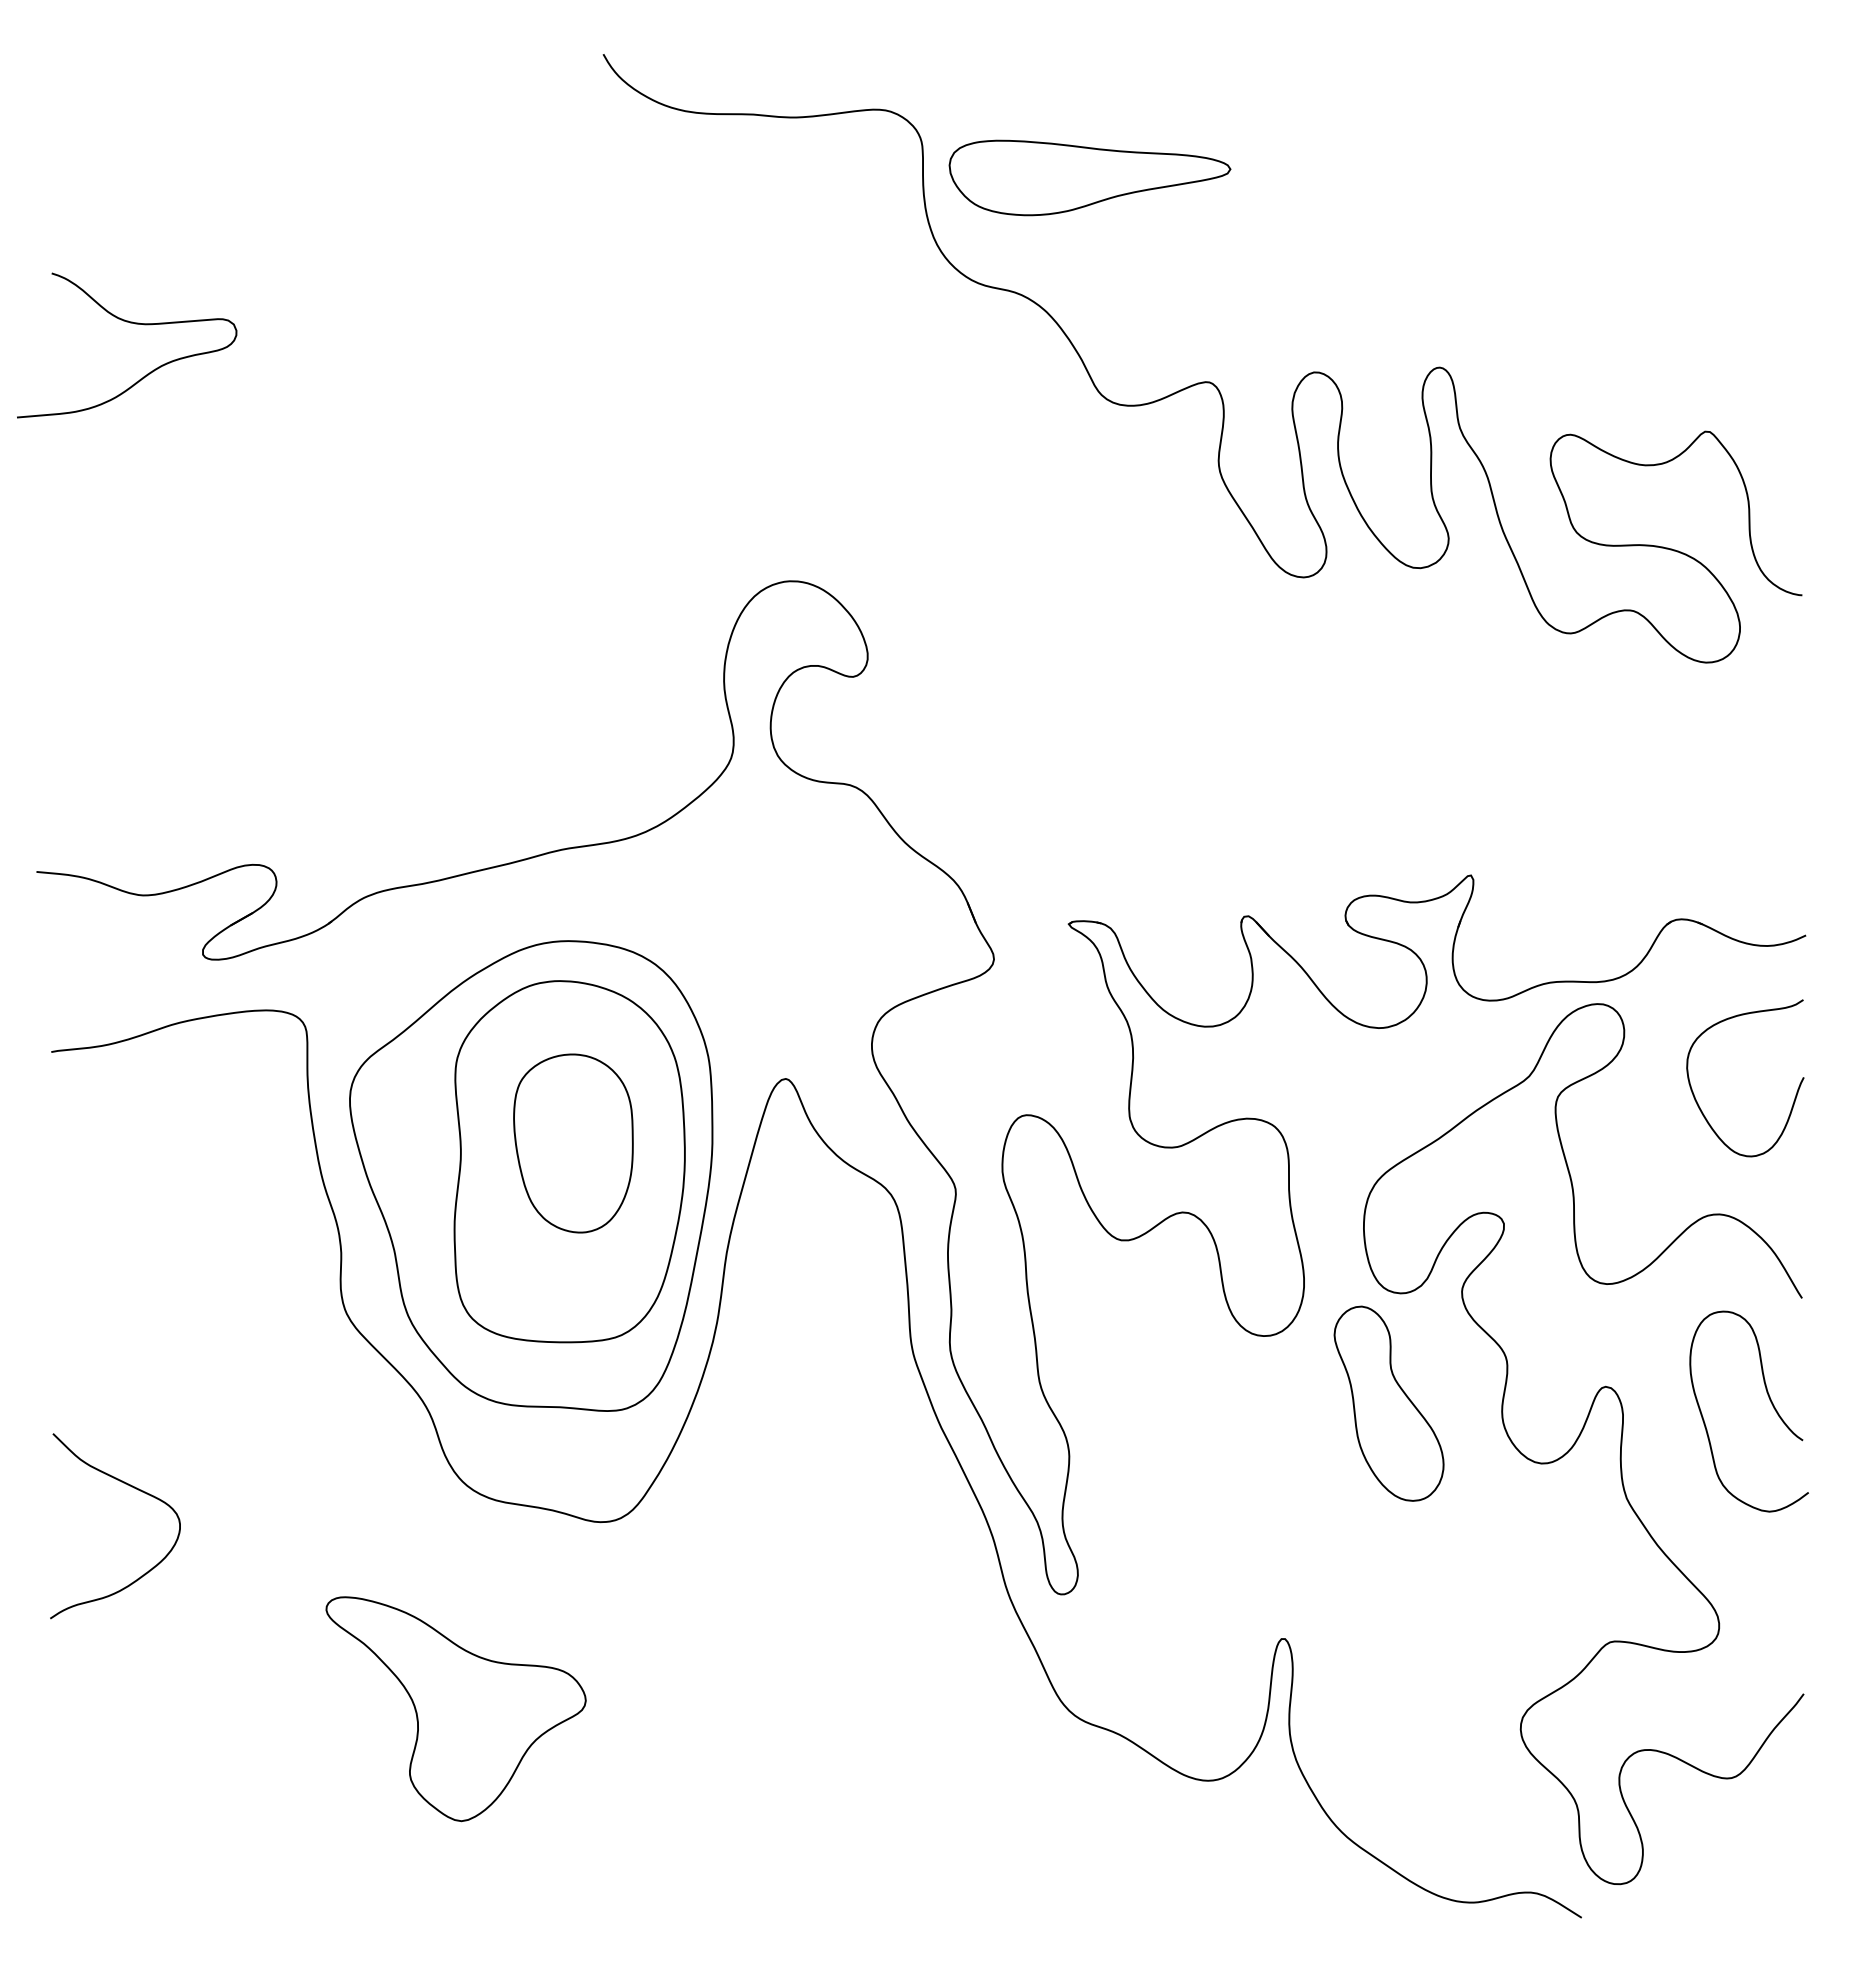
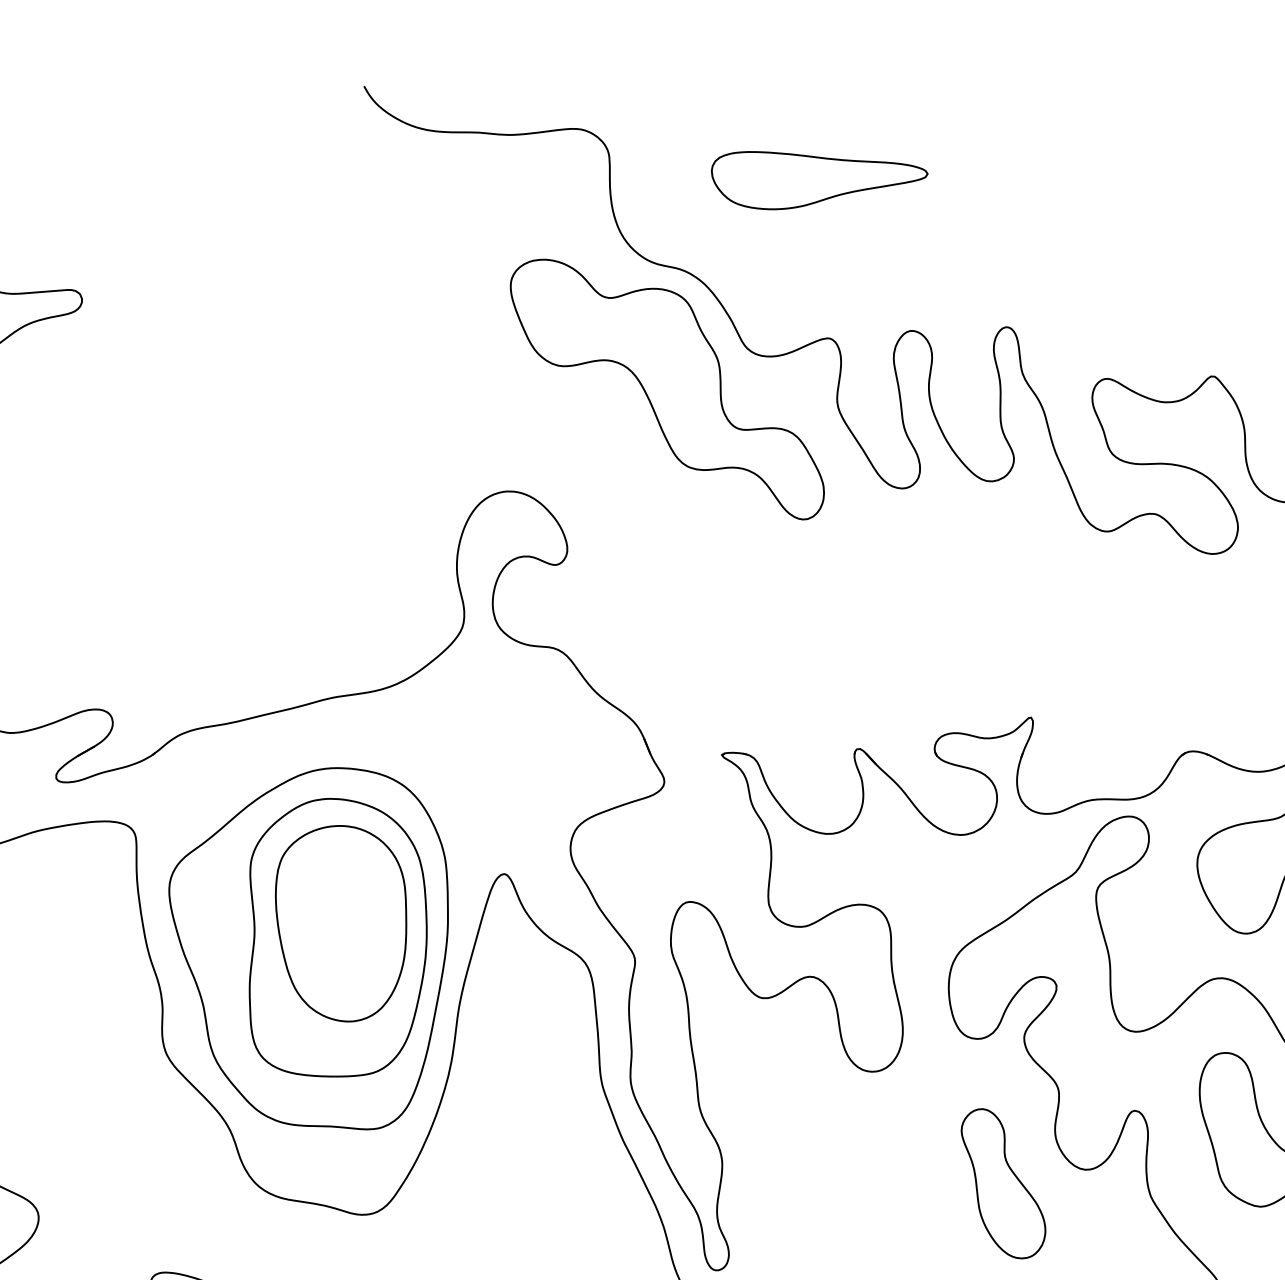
part: (1089, 177) -> (819, 180), moved
part: (997, 448) -> (667, 389), added
part: (573, 1143) -> (341, 923), size x1.43
part: (1388, 1403) -> (1003, 1183), moved

